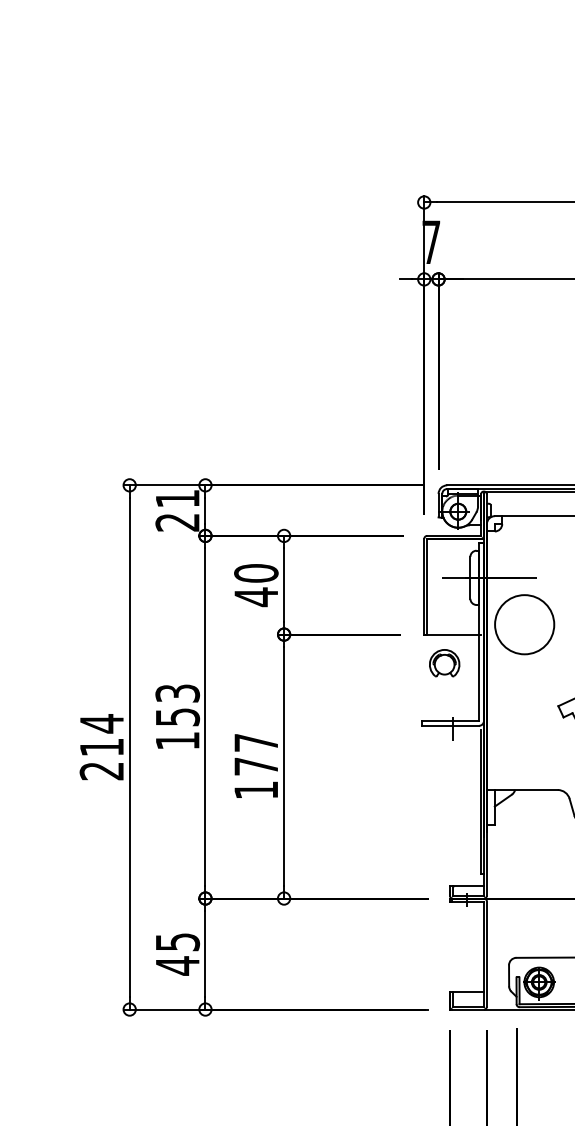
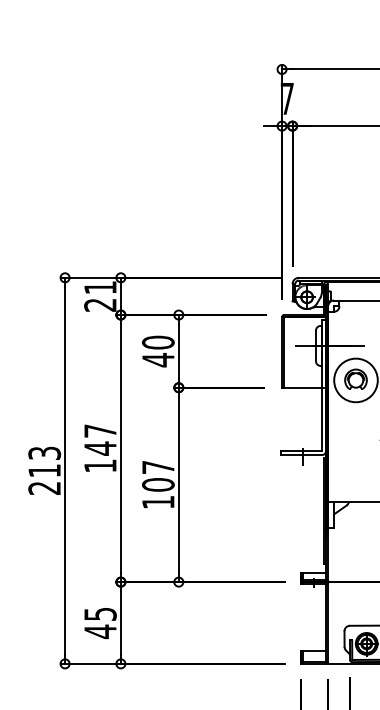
part: (444, 663) -> (355, 379), moved
text: (177, 705) -> (100, 439), 153 -> 147
text: (101, 723) -> (44, 453), 214 -> 213
text: (256, 766) -> (158, 484), 177 -> 107

